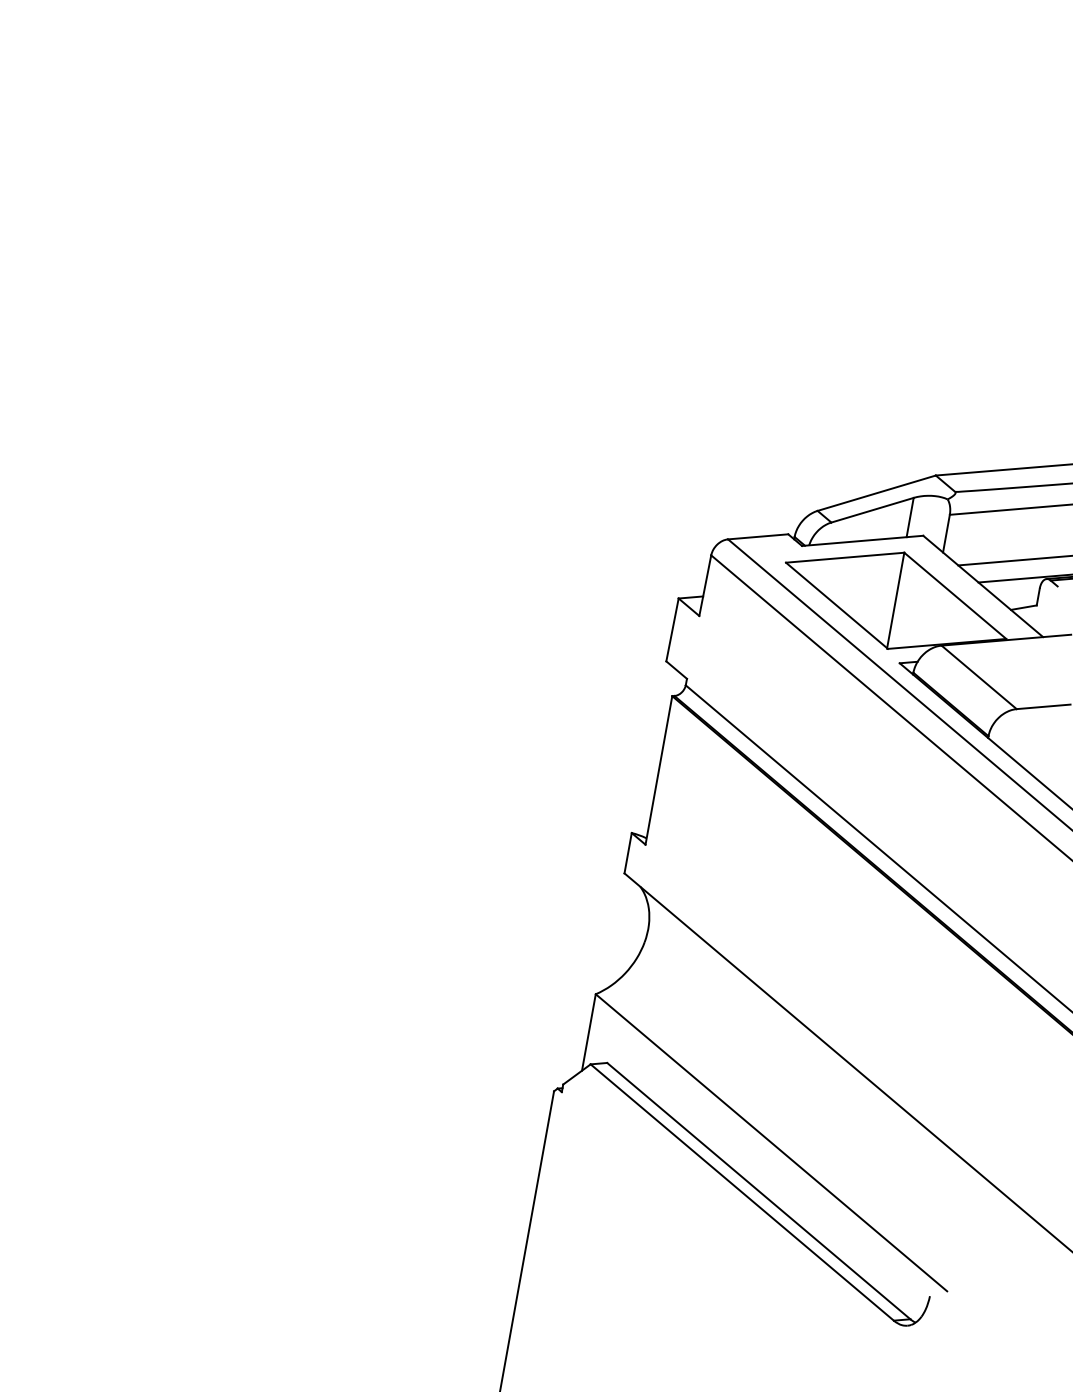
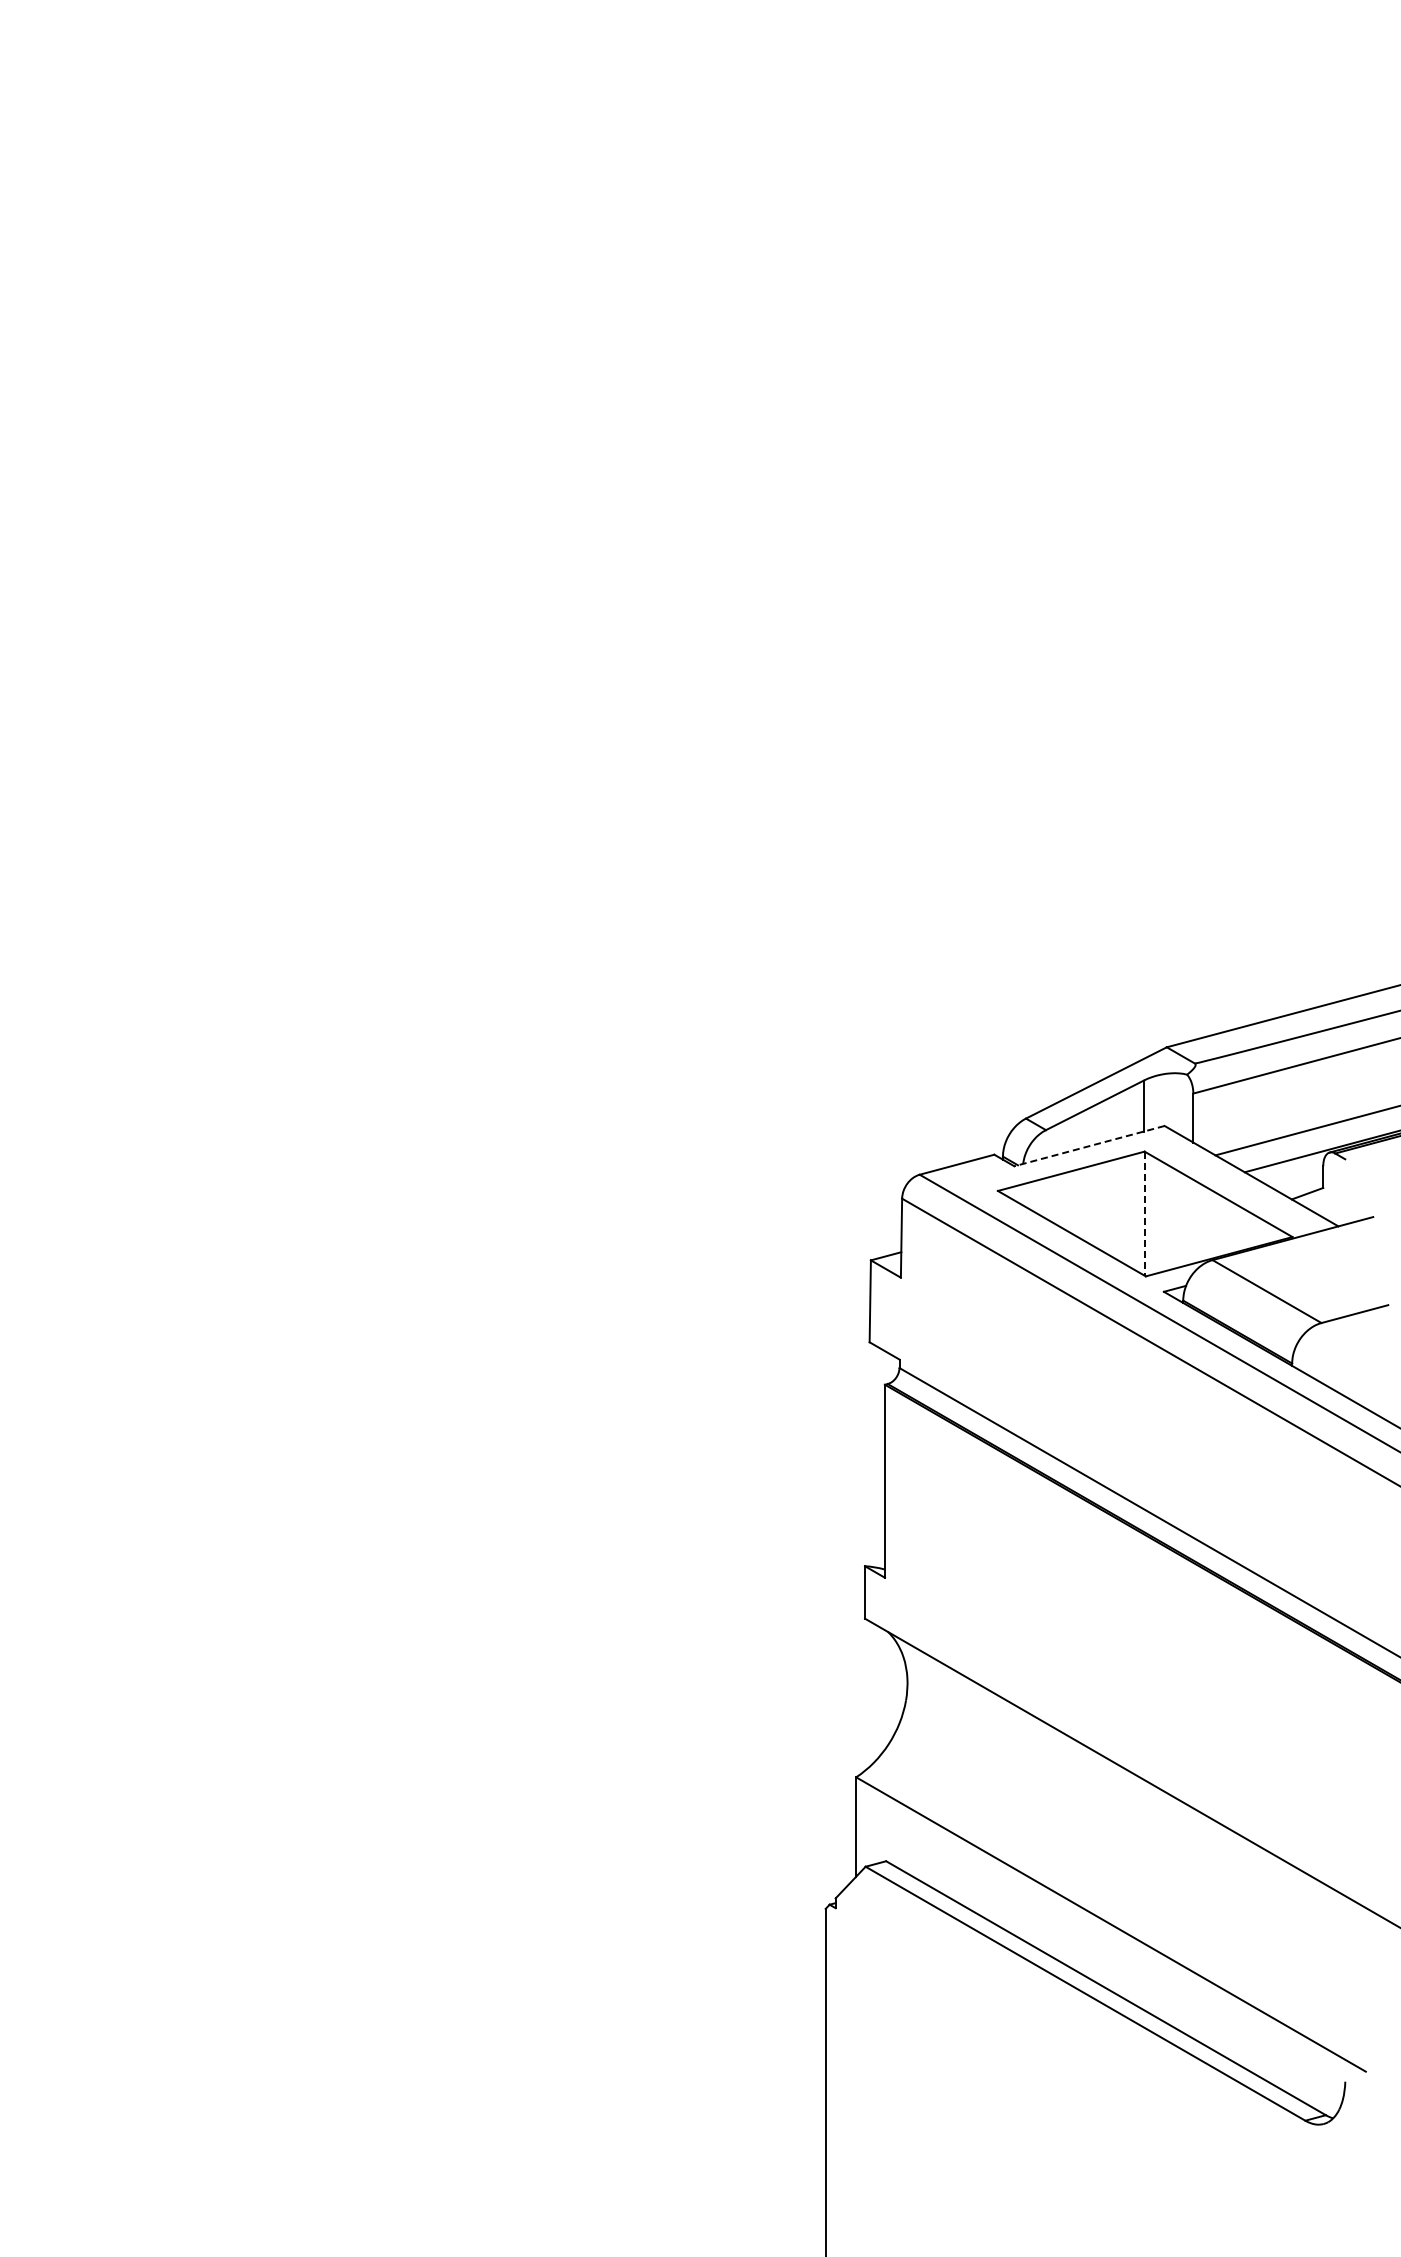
line: (862, 541) -> (1089, 1146), solid -> dashed
line: (895, 601) -> (1144, 1214), solid -> dashed

